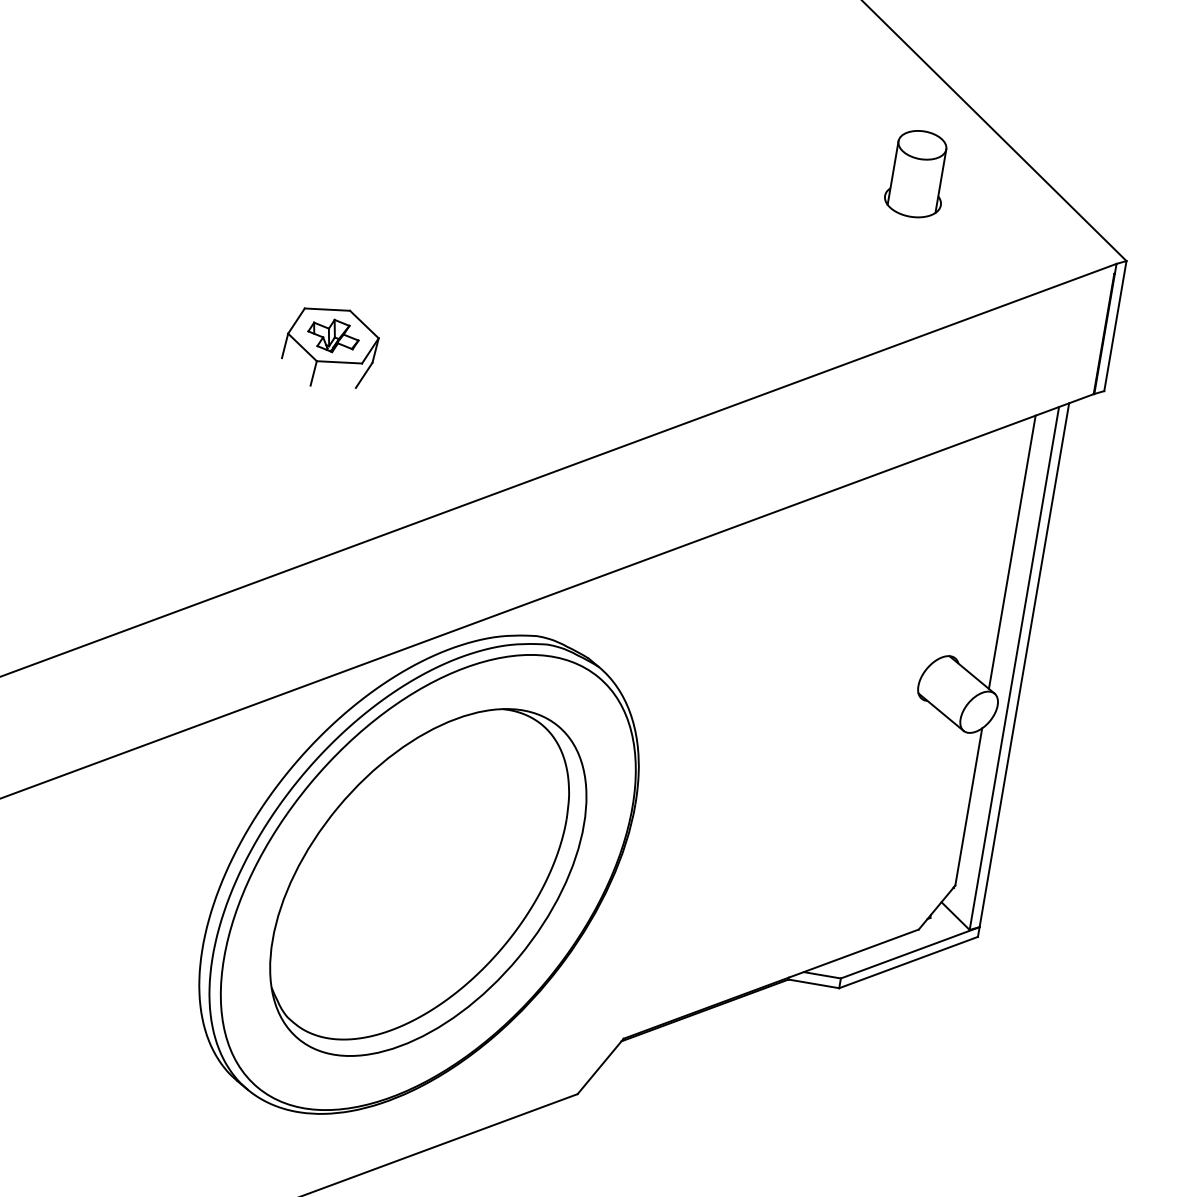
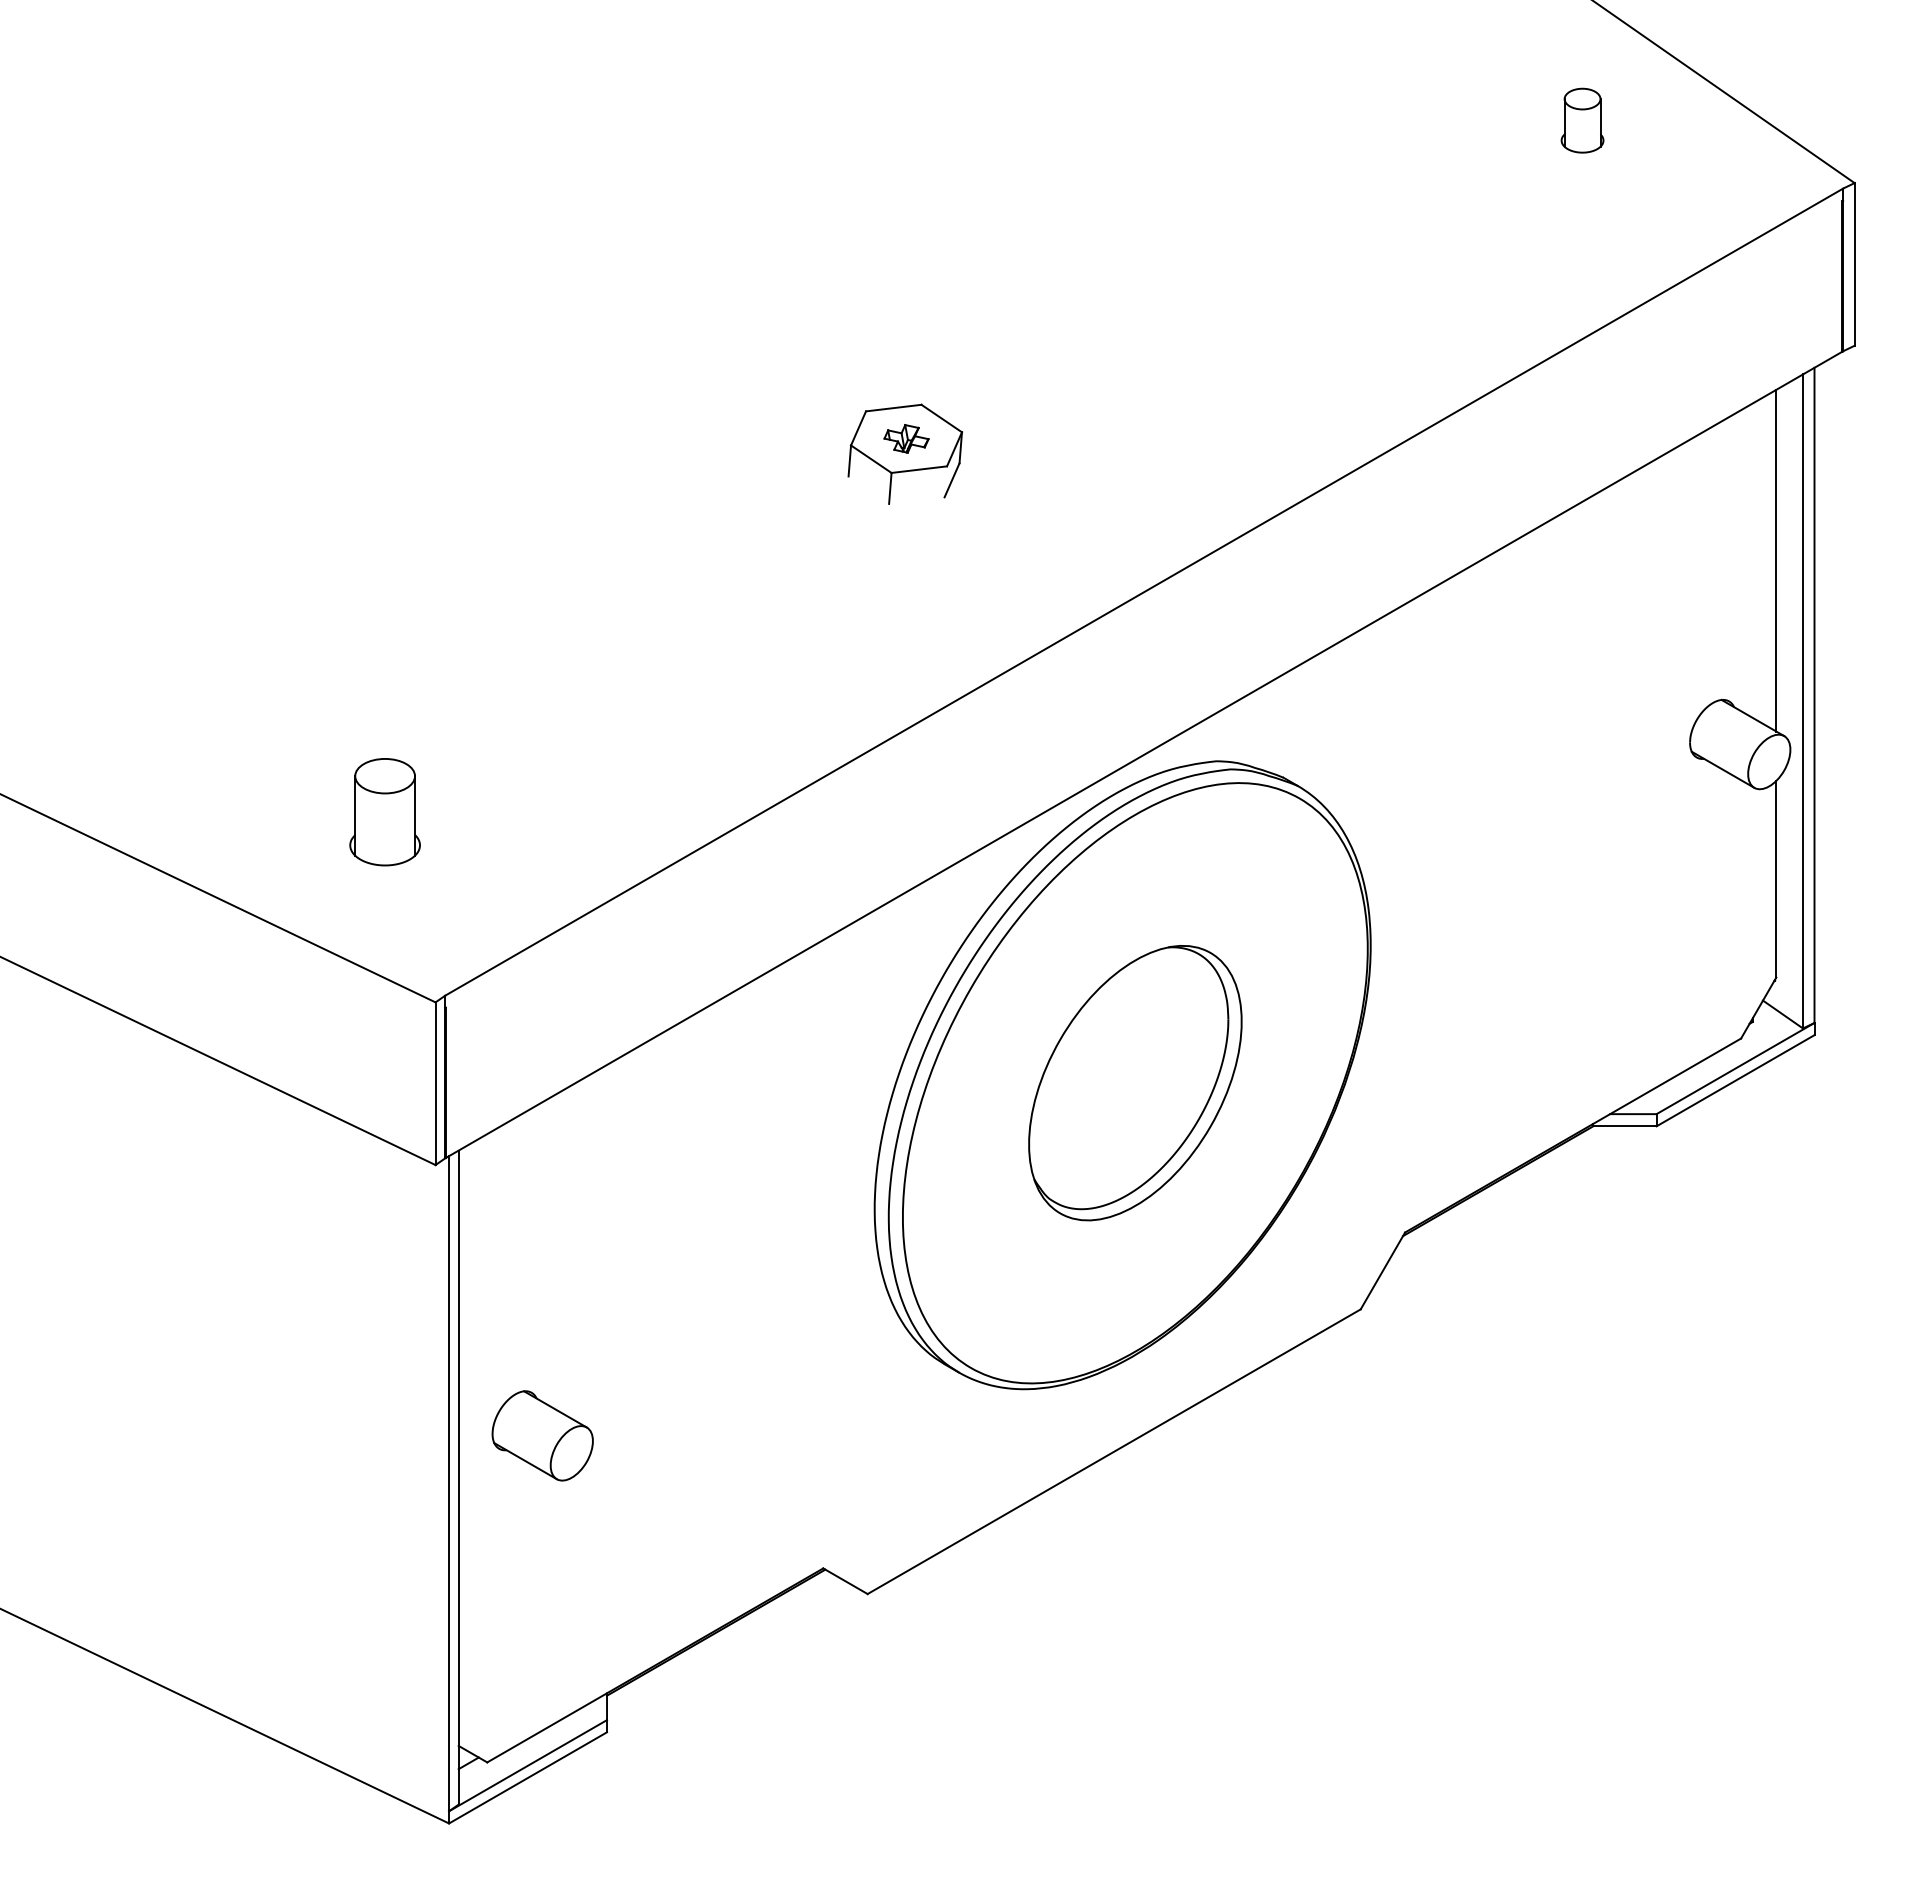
part: (917, 173) -> (1582, 120), size x0.6
part: (333, 335) -> (906, 438), size x0.7
part: (428, 881) -> (1135, 1082), size x0.6

